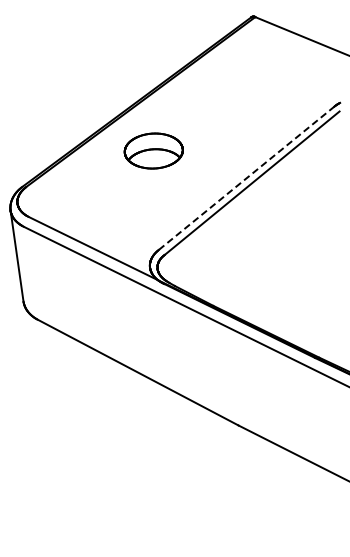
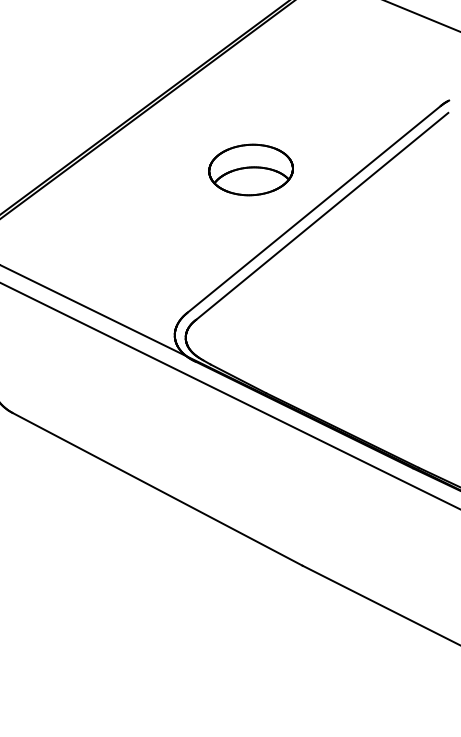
part: (153, 150) -> (250, 169), moved
line: (246, 177) -> (314, 208), dashed -> solid

